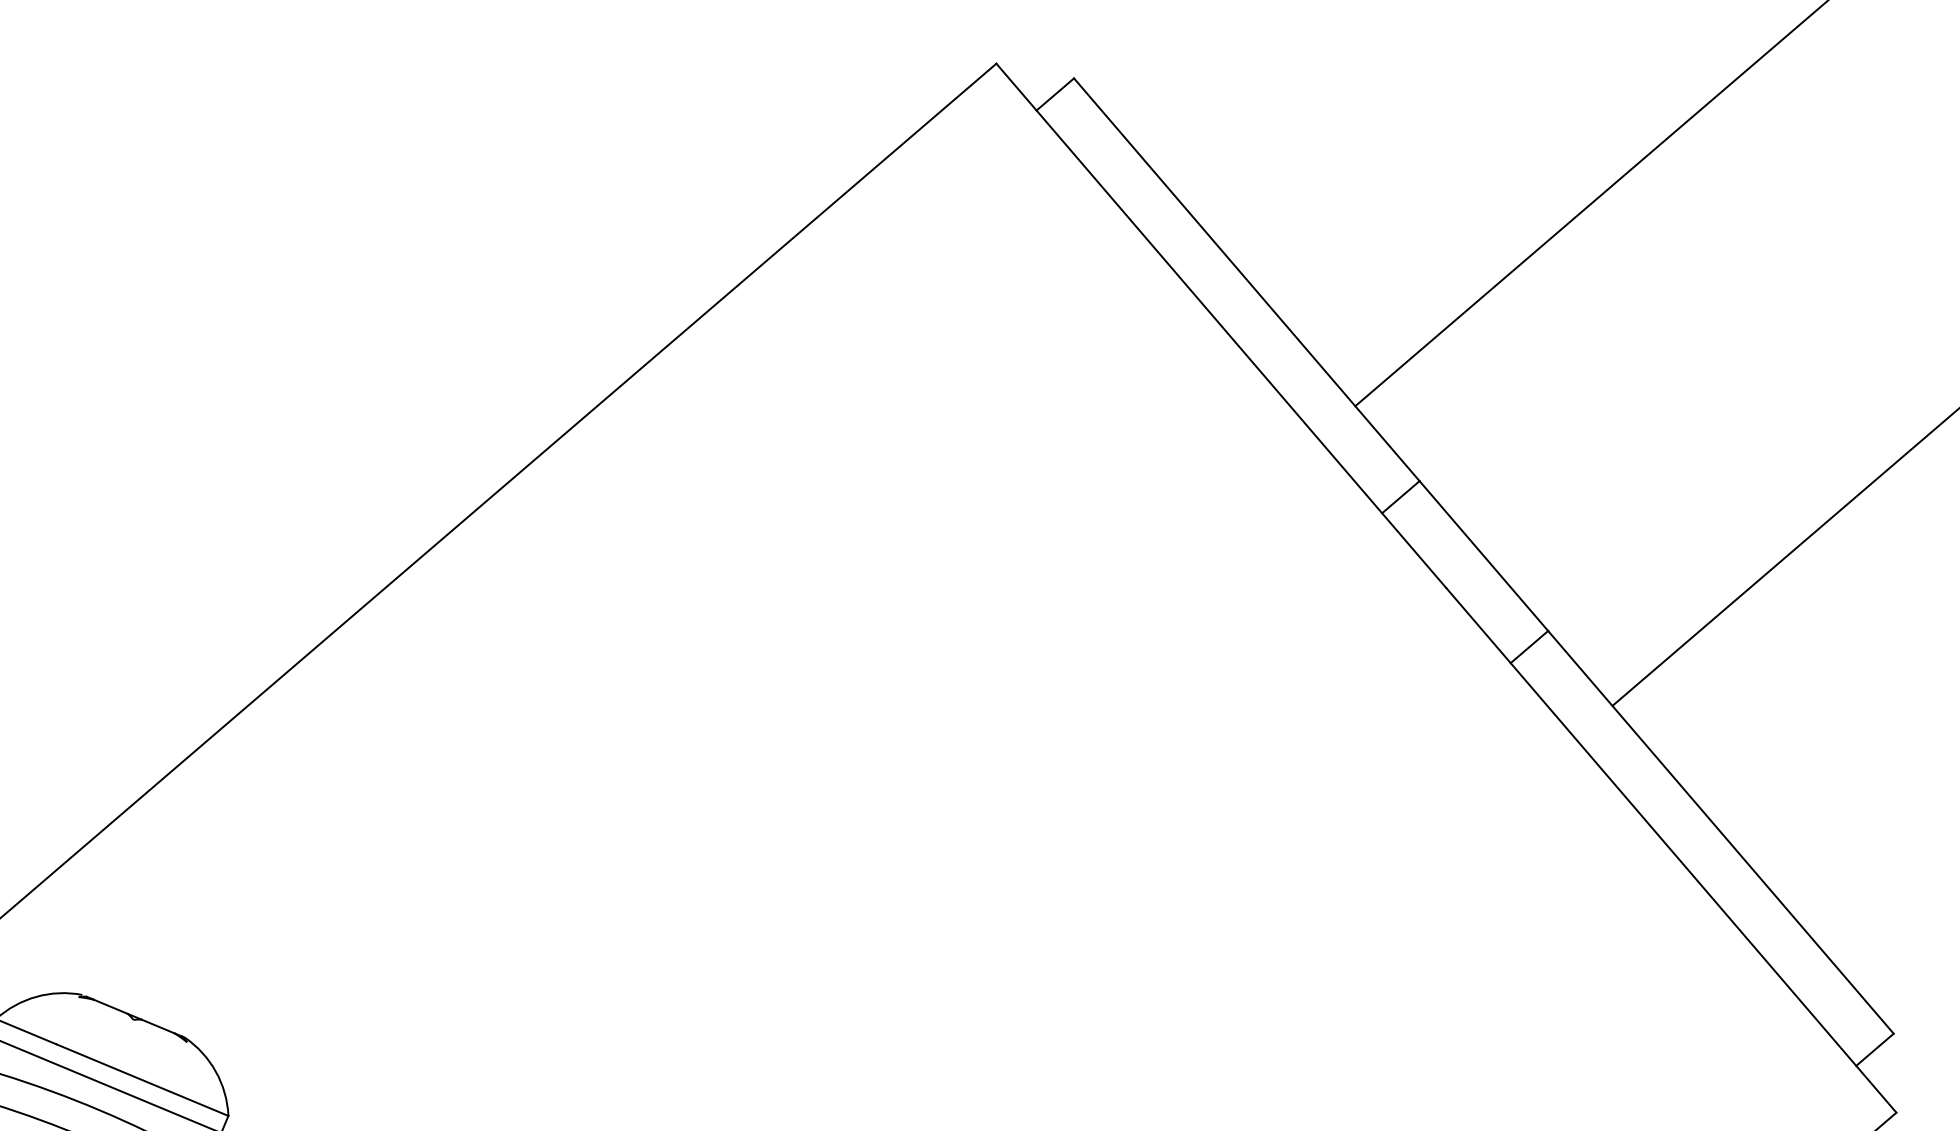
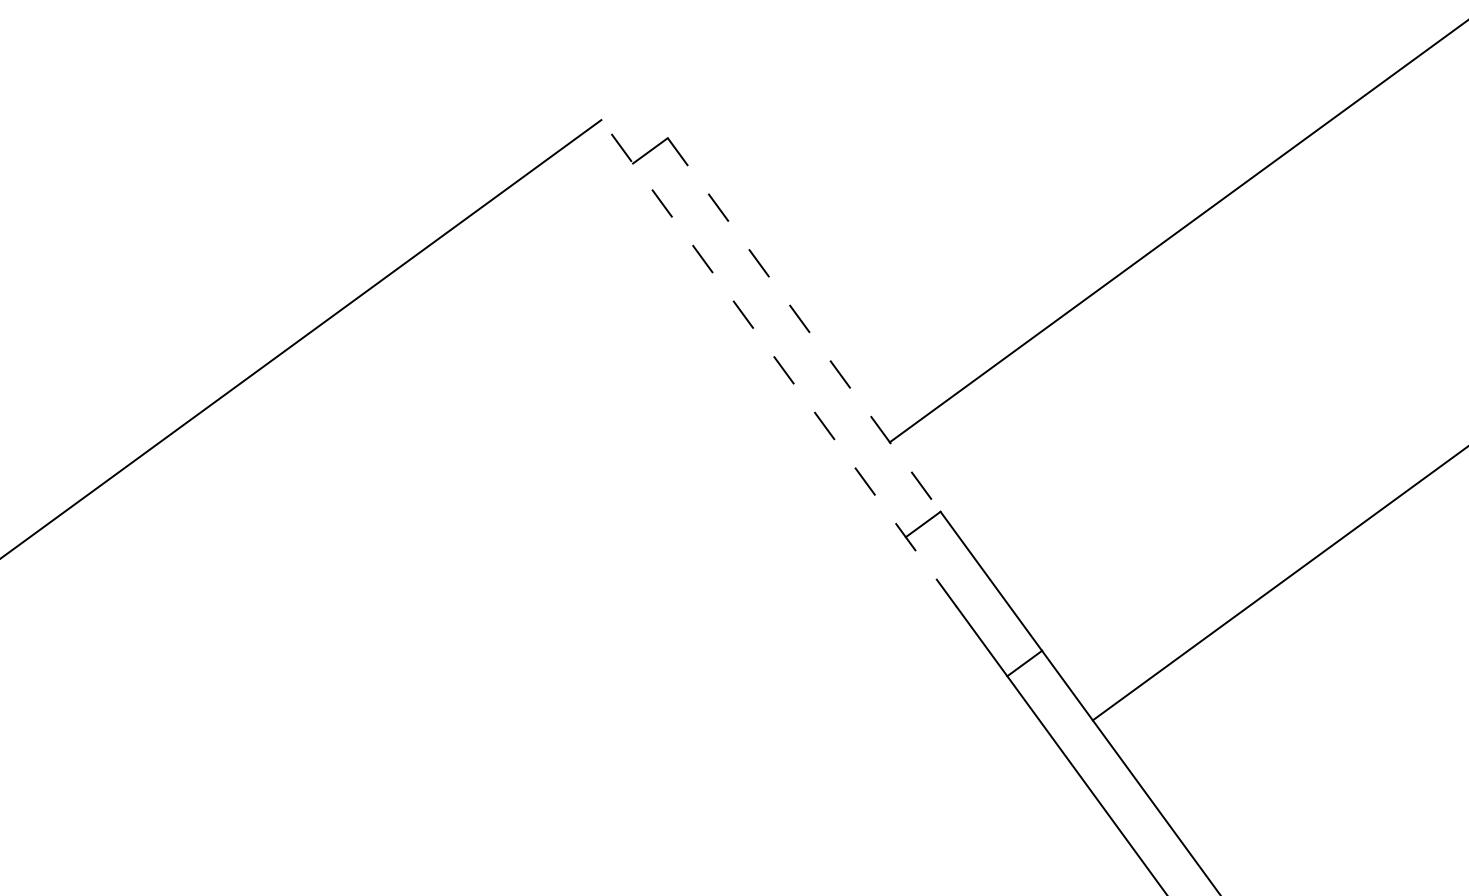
line: (1247, 280) -> (804, 325), solid -> dashed
line: (1221, 325) -> (779, 363), solid -> dashed

